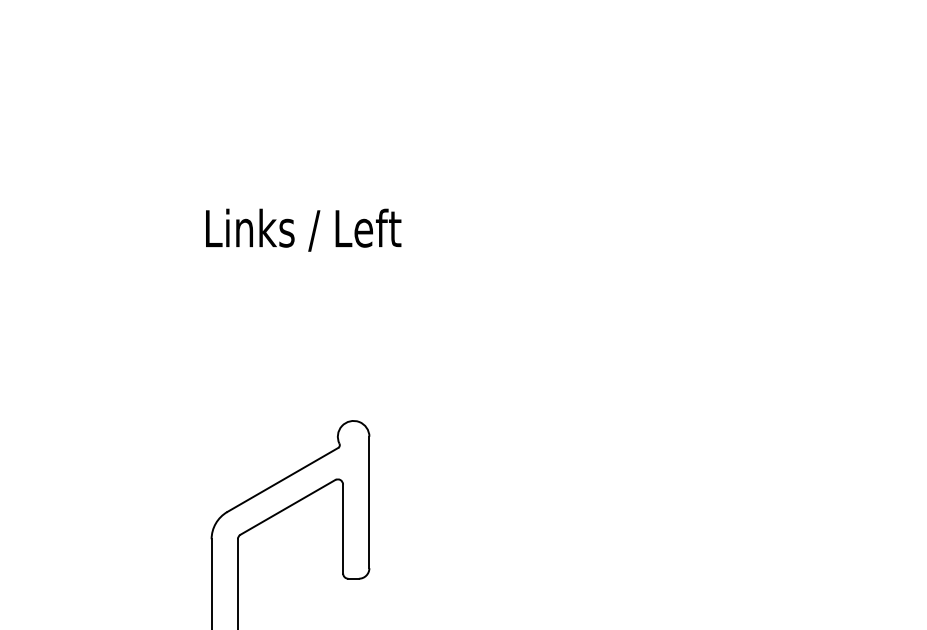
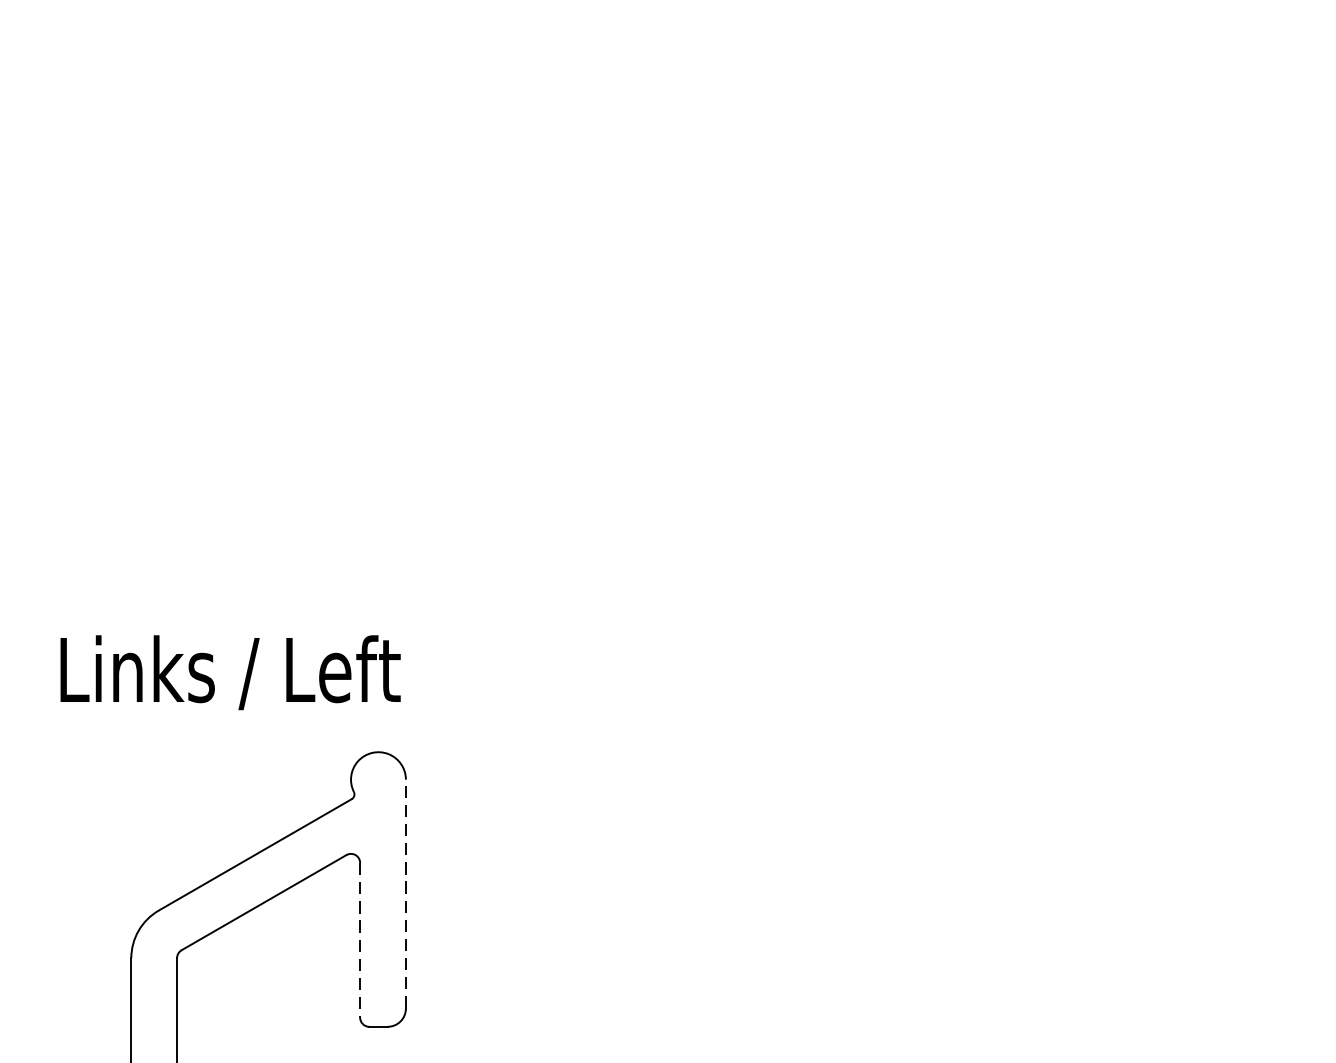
text: (303, 229) -> (230, 671), moved
line: (369, 502) -> (406, 894), solid -> dashed
line: (343, 529) -> (360, 941), solid -> dashed

